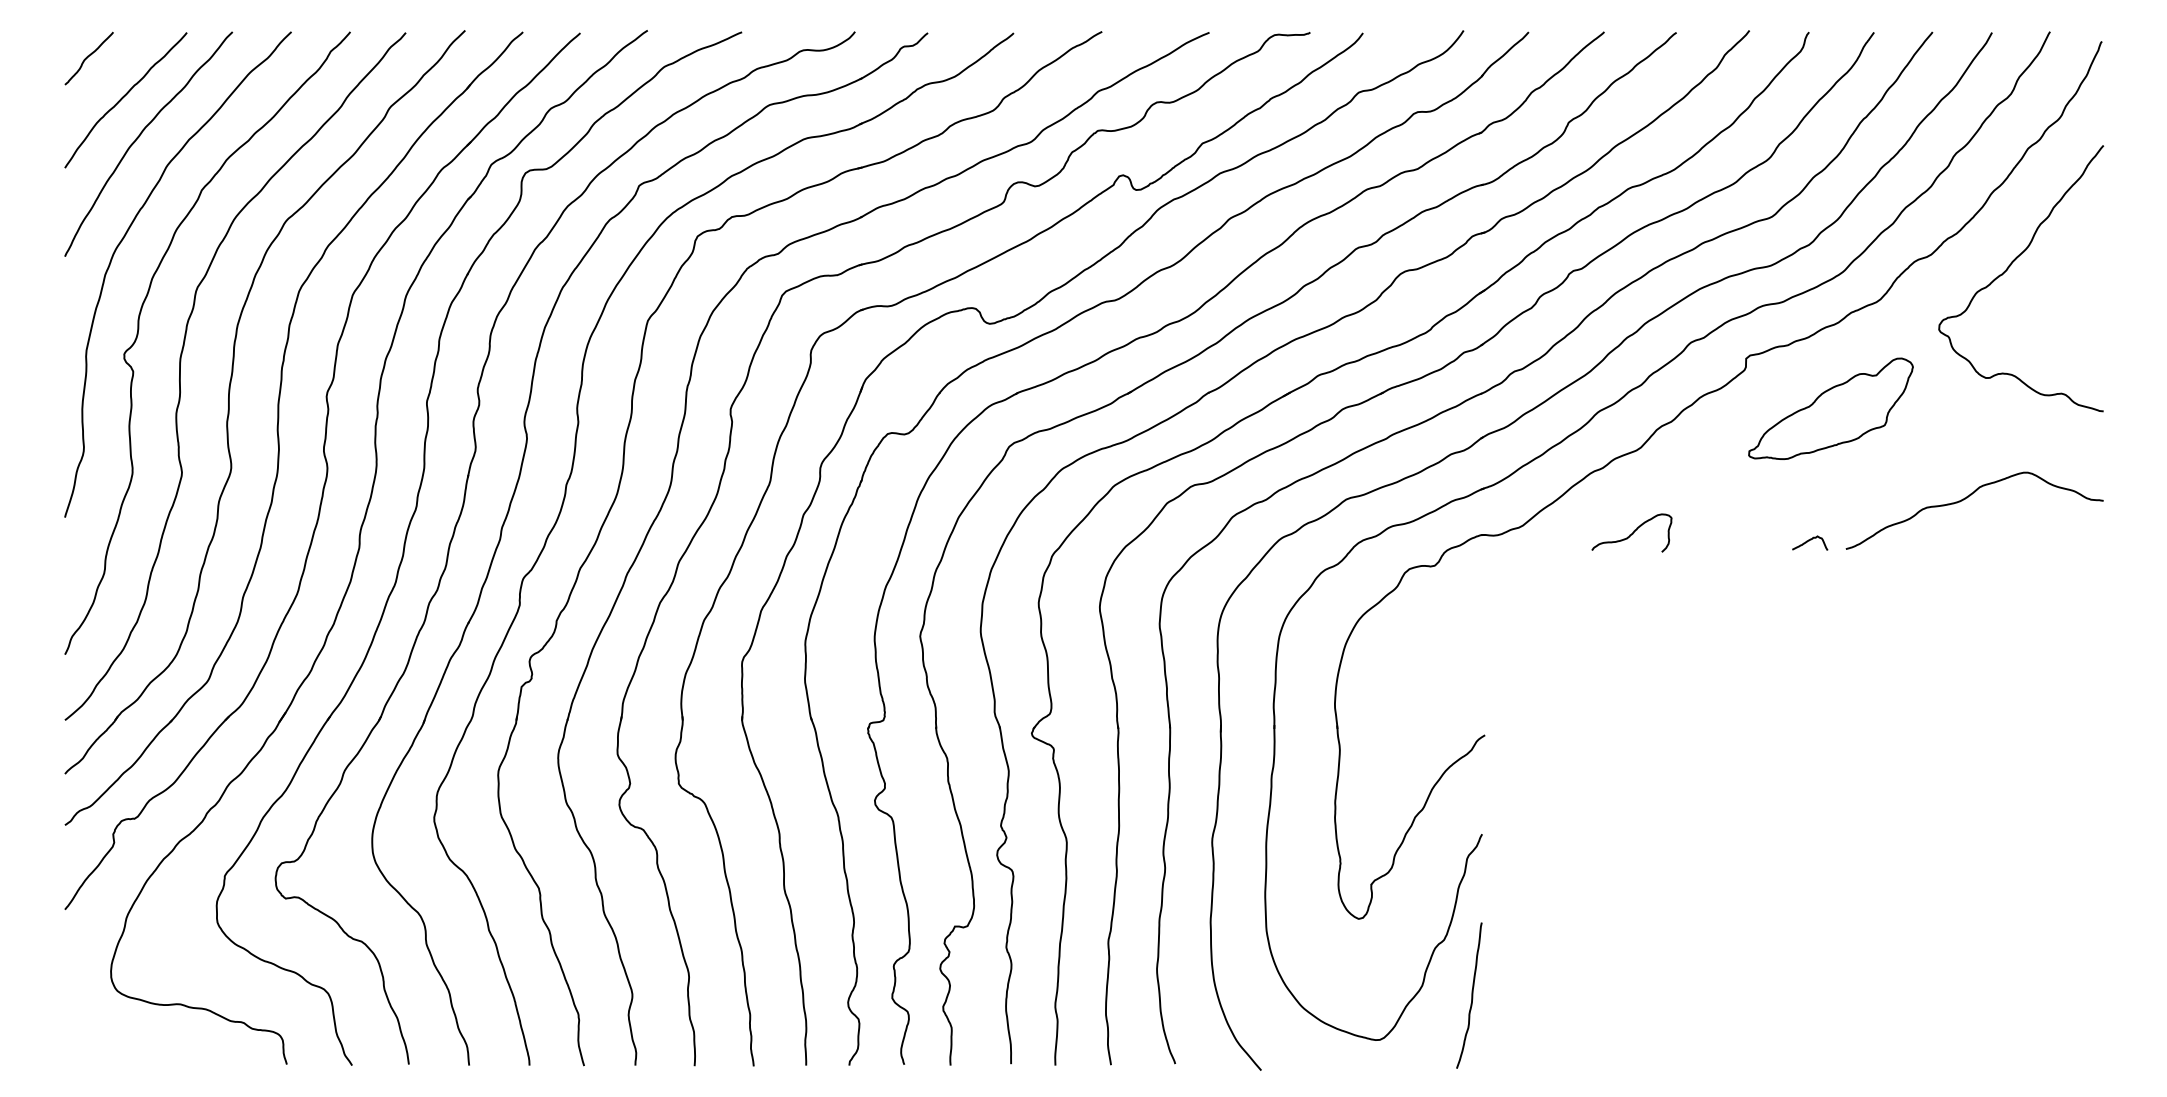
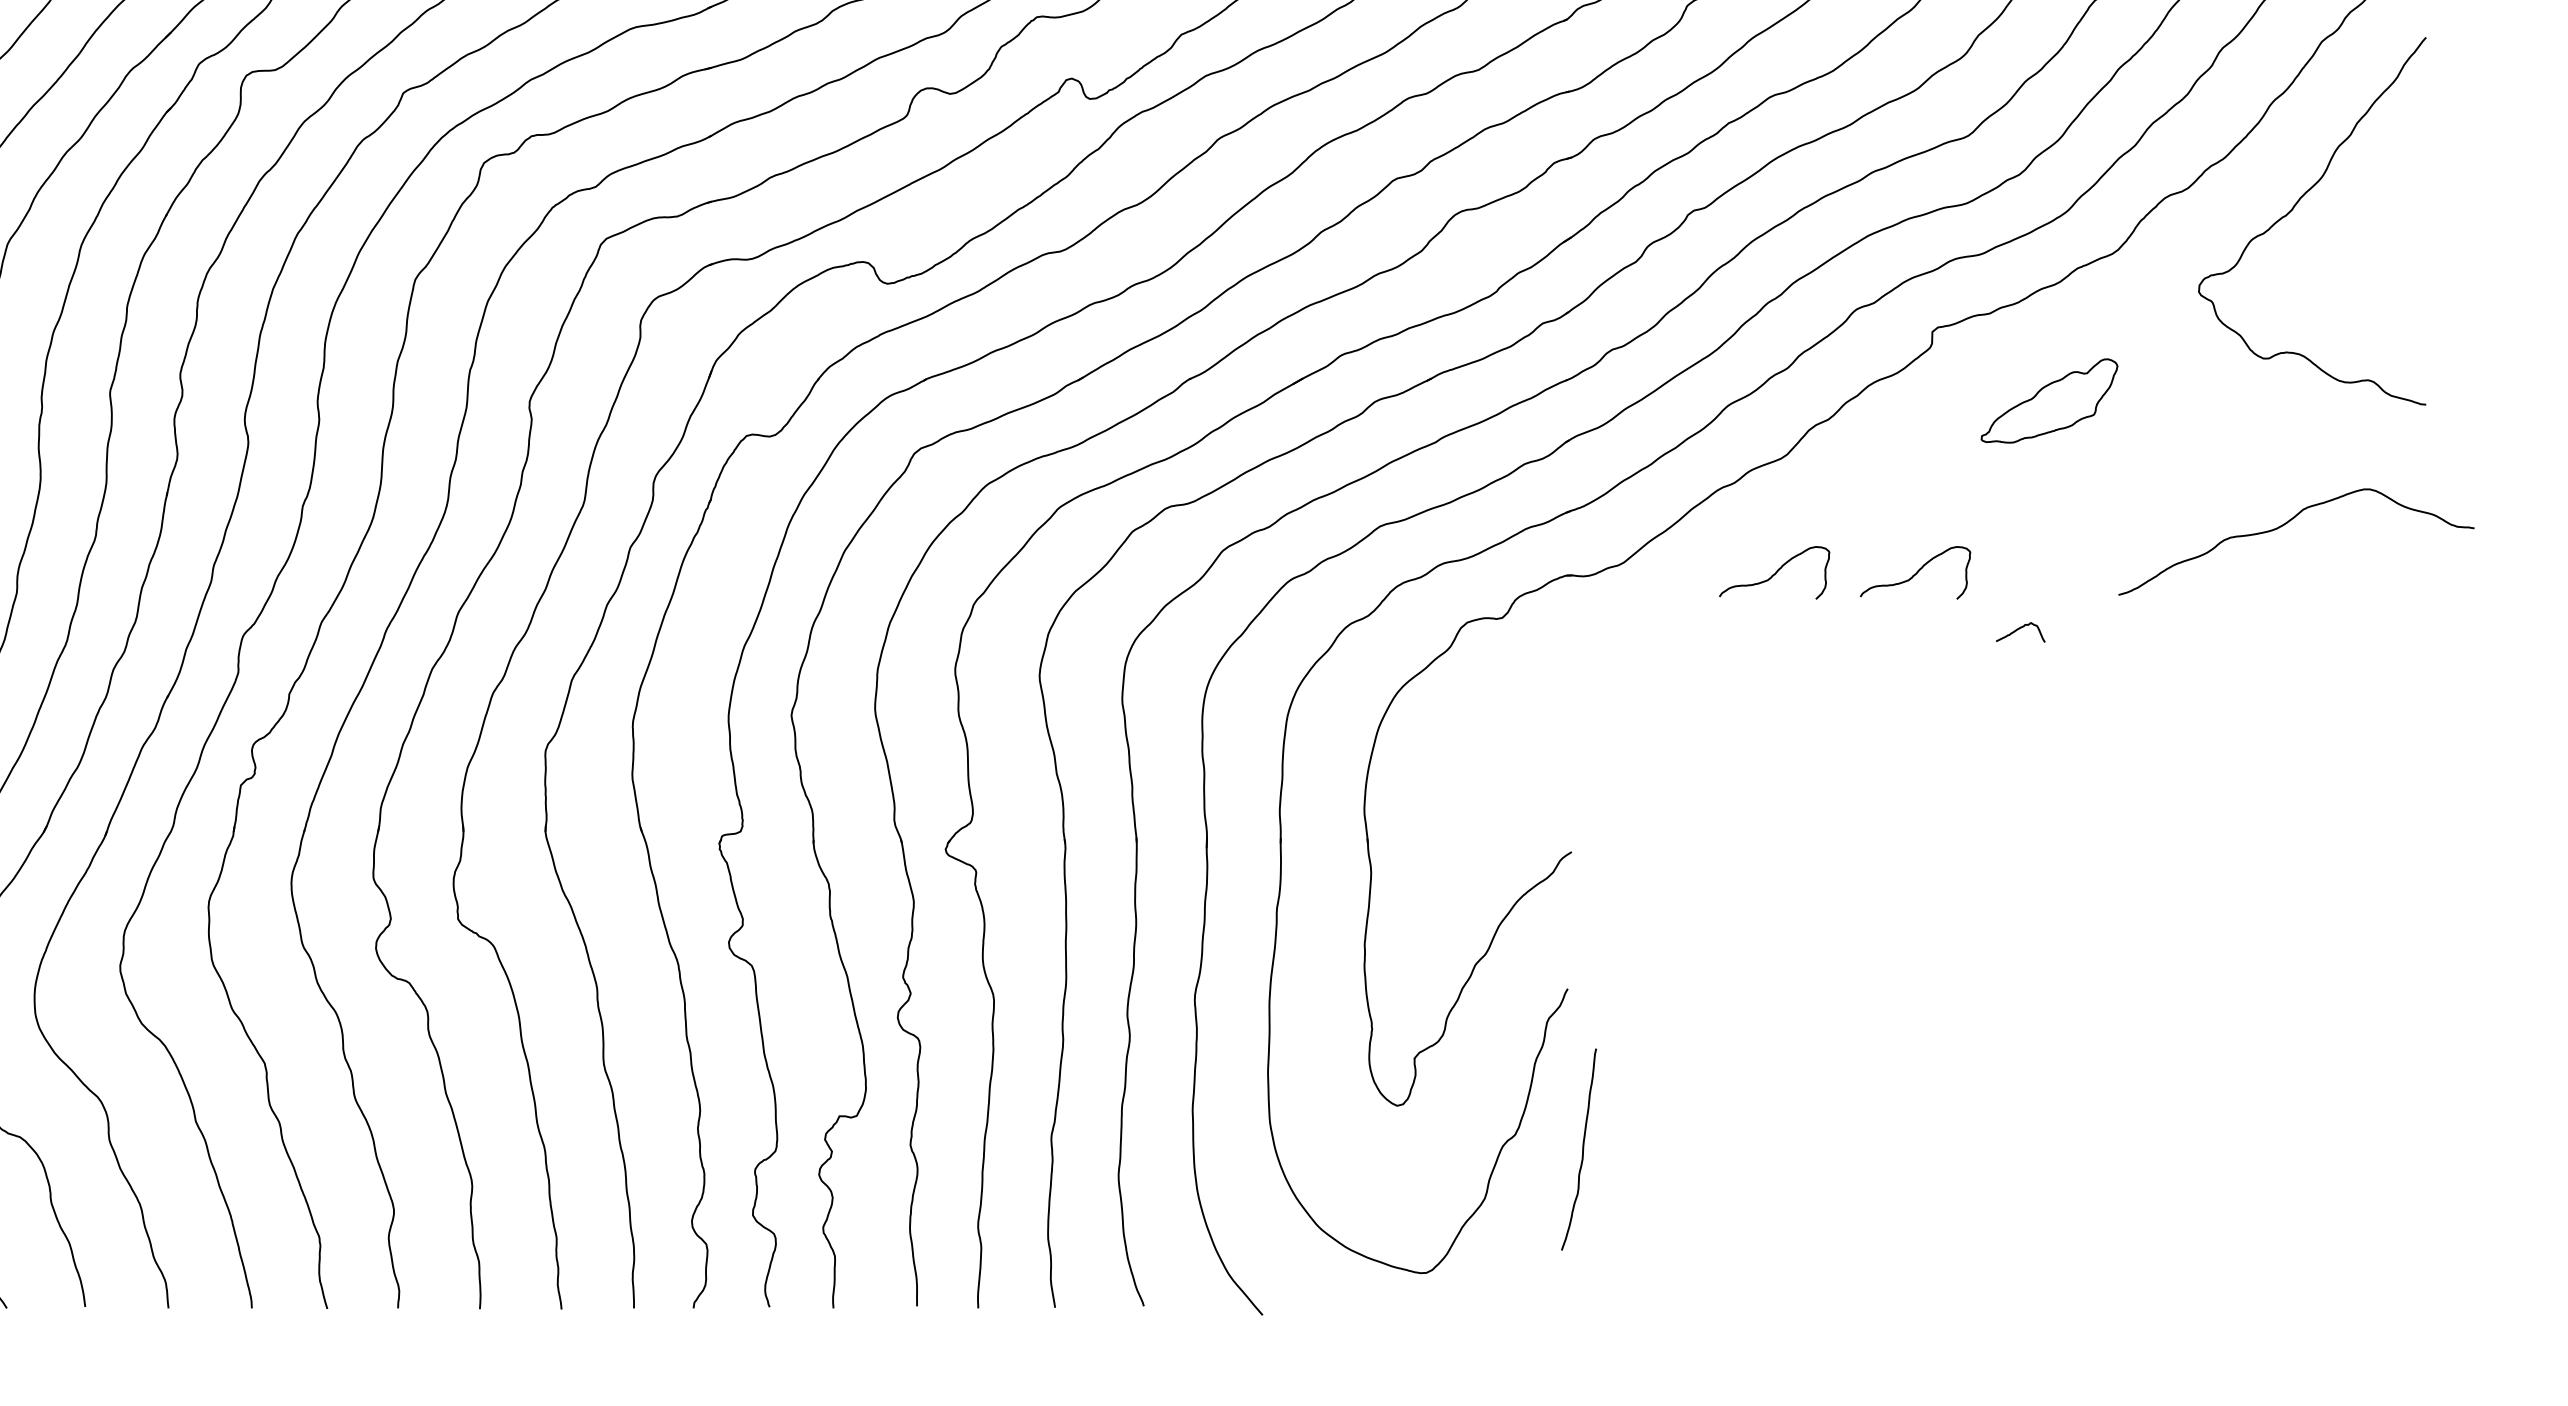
part: (1830, 408) -> (2048, 400), size x0.6
curve: (1967, 498) -> (2286, 525), moved
curve: (1734, 532) -> (1916, 572), added
curve: (1809, 541) -> (2019, 630), moved
curve: (1471, 995) -> (1582, 1149), moved

